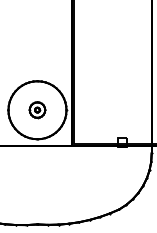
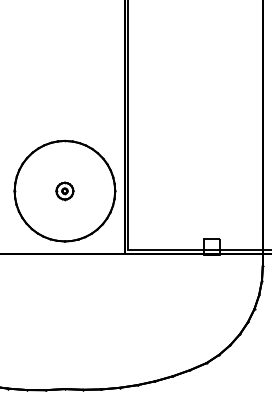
part: (37, 110) -> (64, 191), size x0.62

